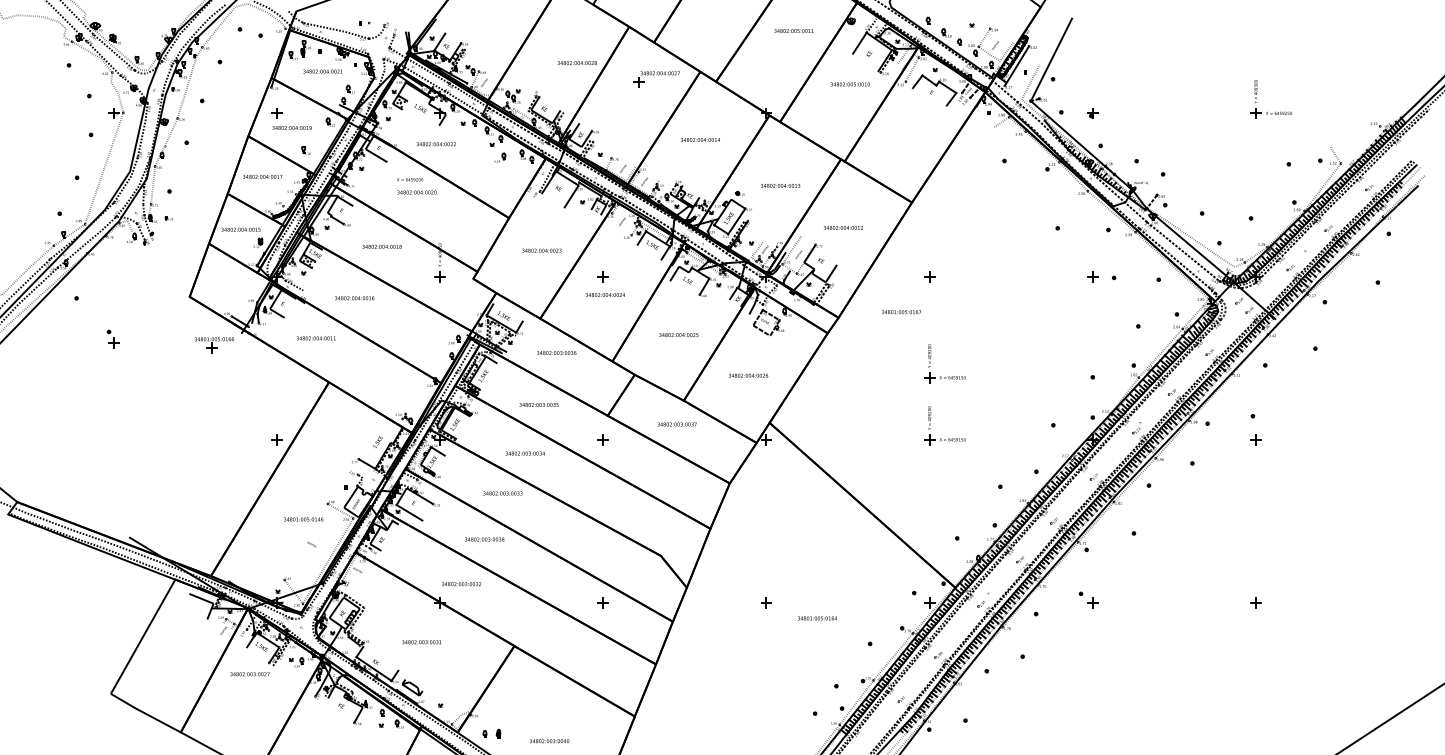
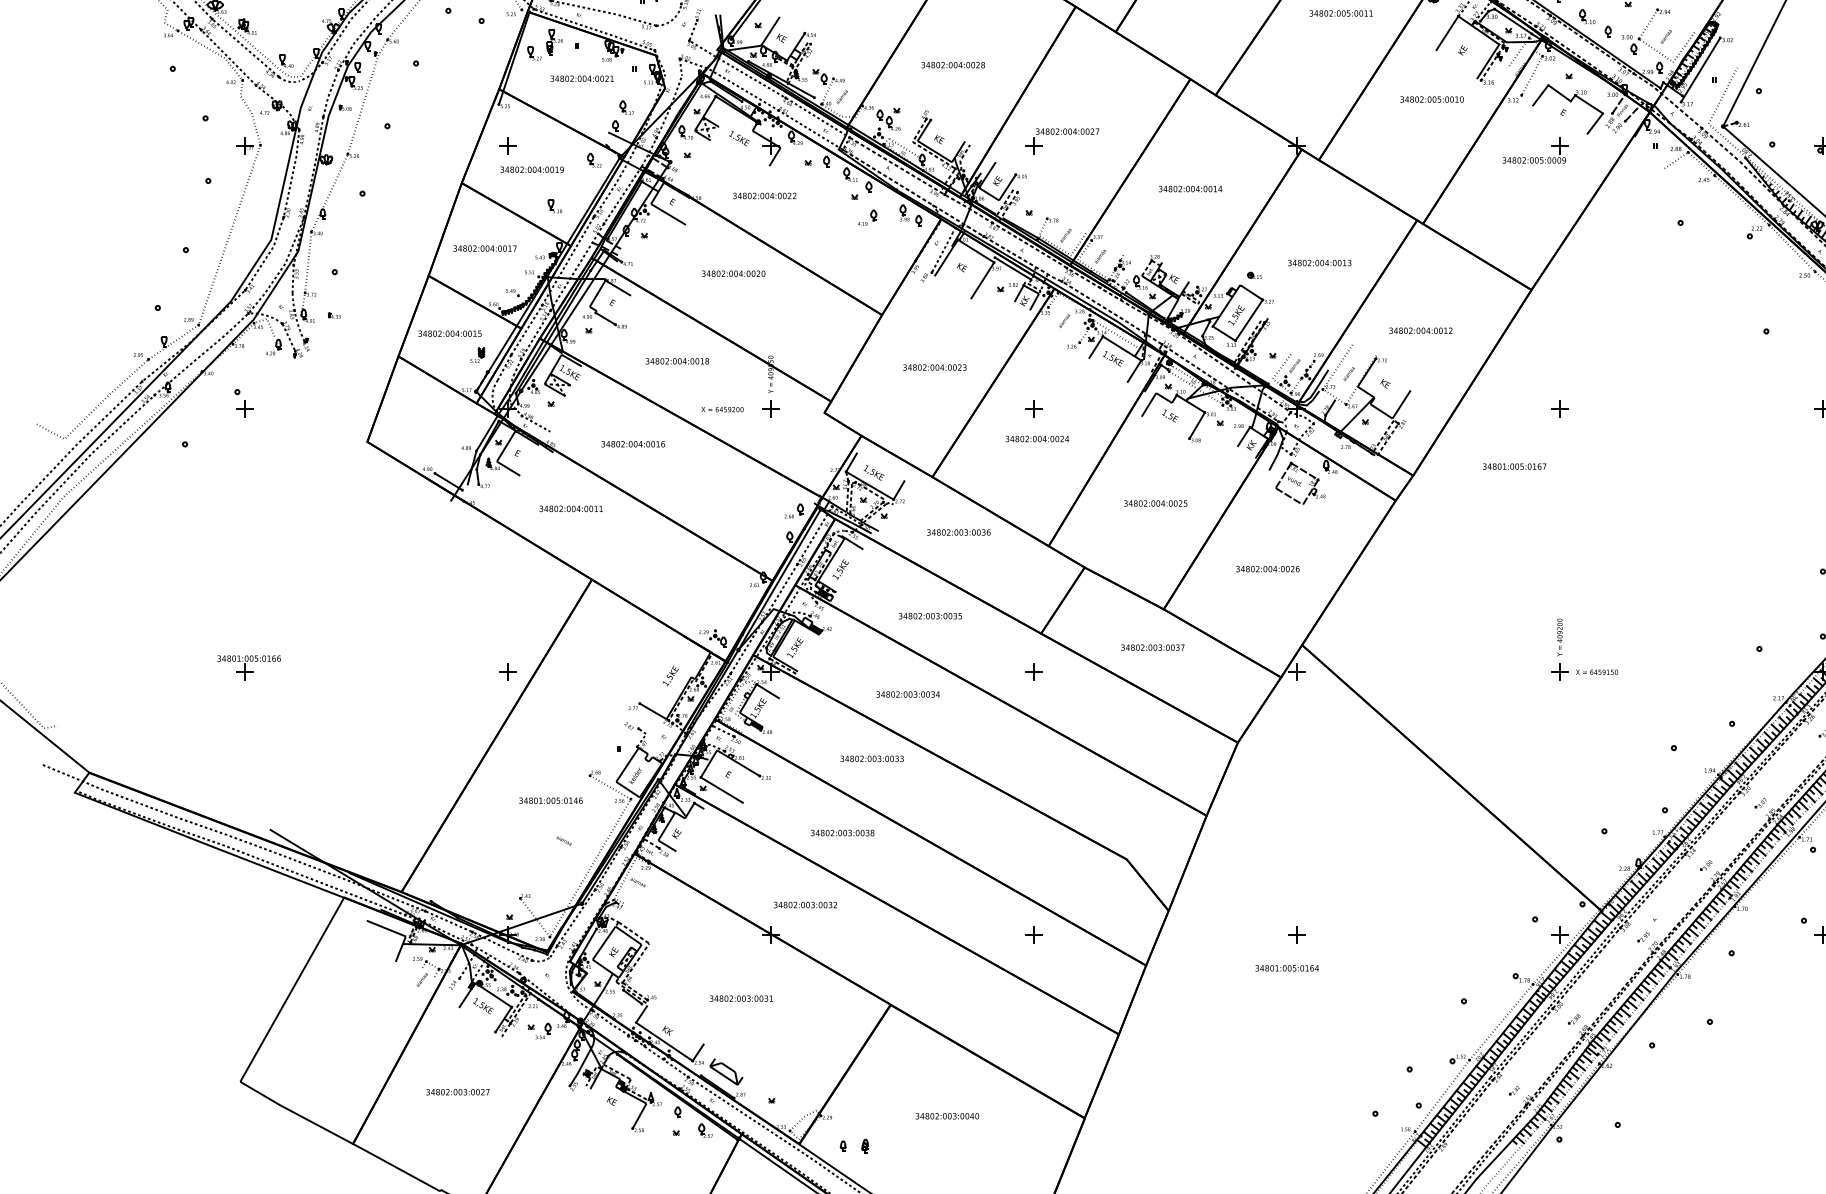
text: (576, 62) -> (952, 64), moved
part: (656, 79) -> (1061, 141), moved
part: (914, 116) -> (1535, 151), added
text: (410, 179) -> (723, 409), moved
part: (113, 338) -> (244, 402), moved
part: (214, 345) -> (249, 668), moved
part: (941, 376) -> (1579, 570), removed
text: (817, 618) -> (1287, 968), moved
text: (249, 674) -> (457, 1092), moved
text: (549, 741) -> (947, 1116), moved

